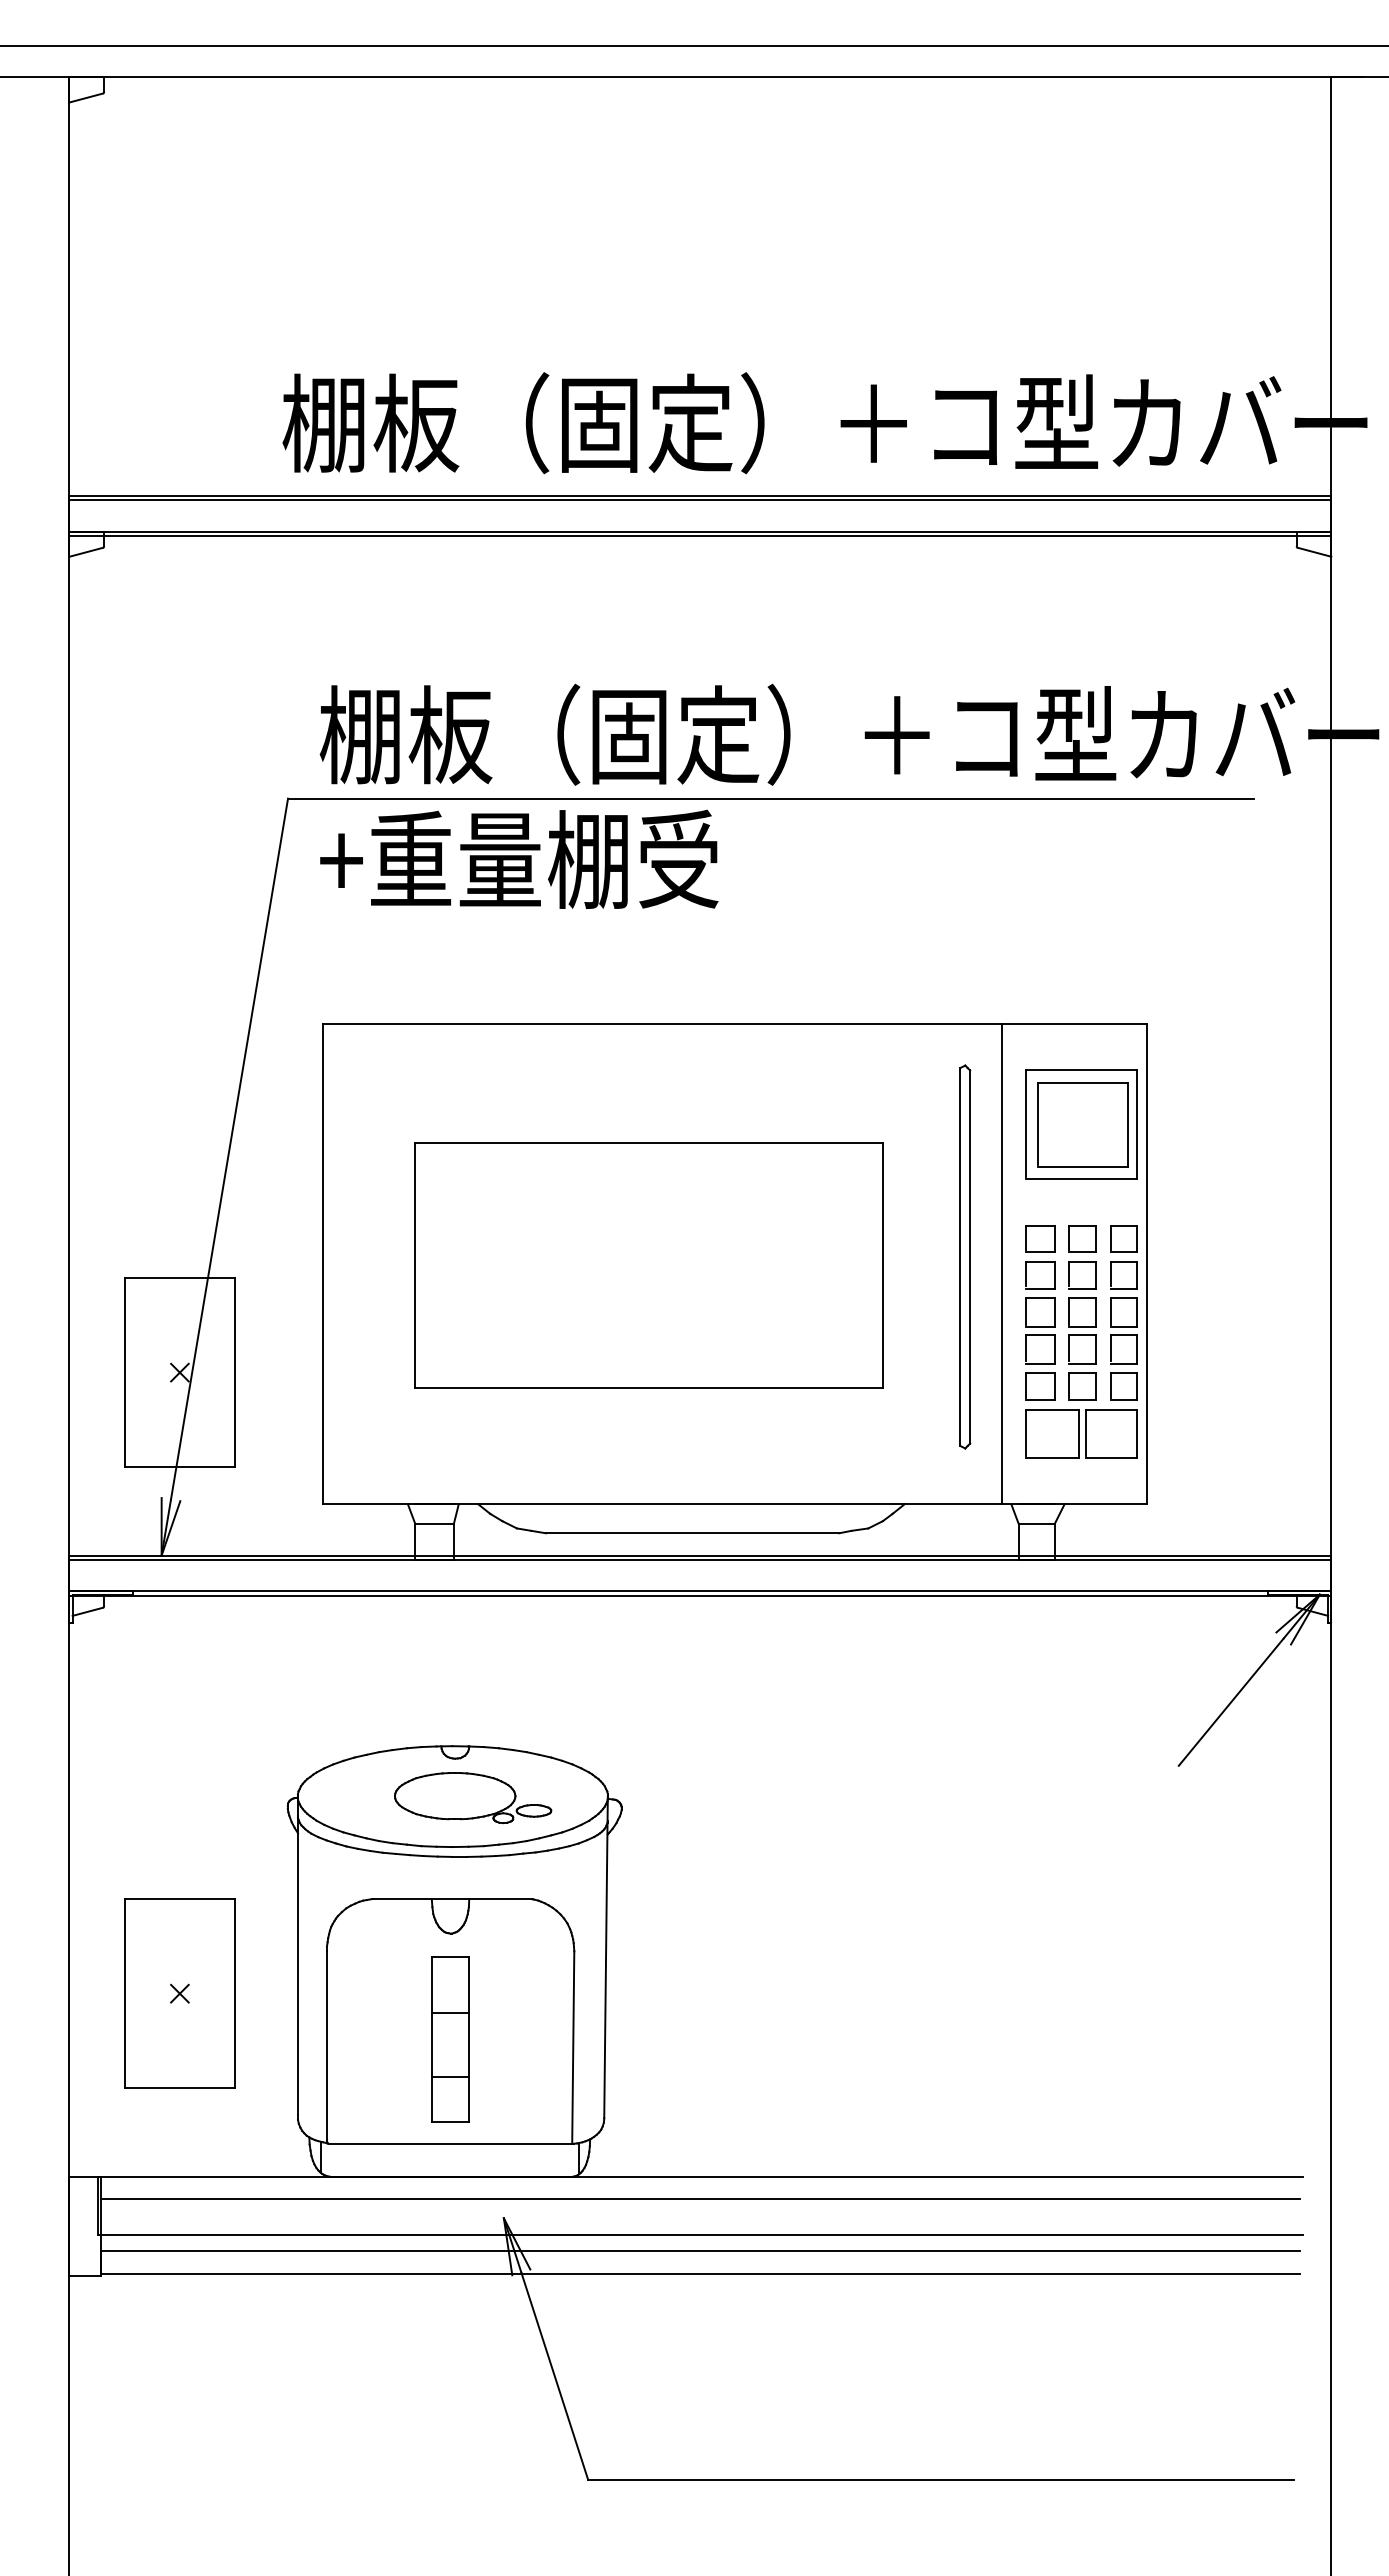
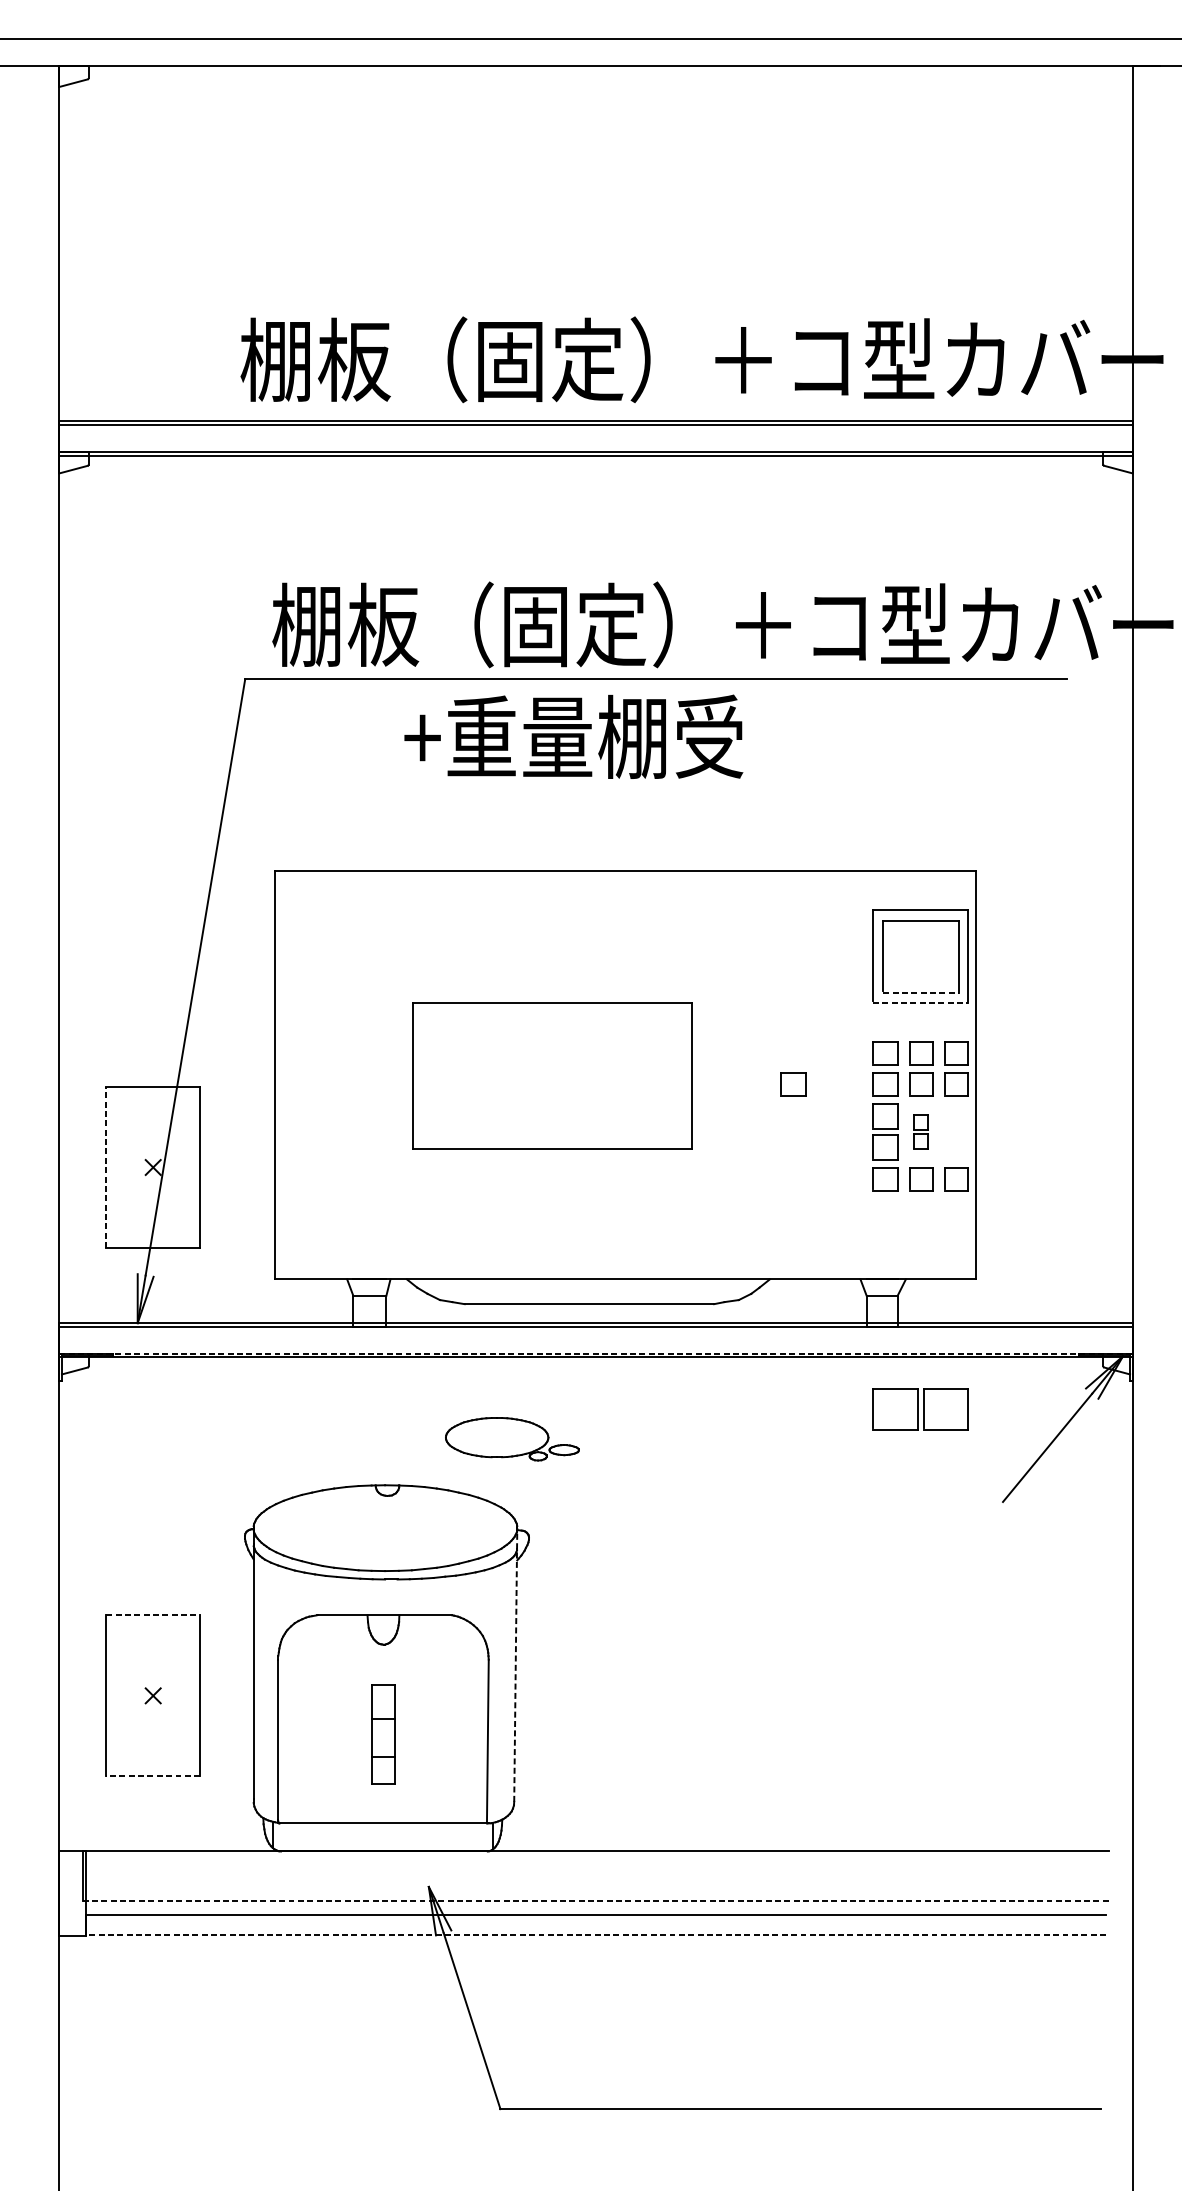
text: (519, 858) -> (573, 736), moved
line: (1082, 1167) -> (921, 992), solid -> dashed
line: (1081, 1179) -> (920, 1003), solid -> dashed
part: (965, 1256) -> (821, 1068), removed
part: (932, 1262) -> (793, 1073), added
line: (1001, 1264) -> (852, 1075), removed
part: (648, 1265) -> (551, 1076), size x0.7
part: (1082, 1330) -> (921, 1131), size x0.6
part: (1123, 1330) -> (955, 1131), removed
line: (124, 1372) -> (106, 1167), solid -> dashed
part: (1081, 1433) -> (920, 1408), moved
line: (700, 1591) -> (596, 1353), solid -> dashed
part: (473, 1798) -> (512, 1439), moved
line: (180, 1899) -> (153, 1615), solid -> dashed
line: (606, 1957) -> (516, 1665), solid -> dashed
part: (450, 2039) -> (383, 1734), size x0.7
line: (179, 2088) -> (152, 1776), solid -> dashed
line: (700, 2198) -> (596, 1870), removed
line: (700, 2235) -> (596, 1901), solid -> dashed
line: (699, 2274) -> (595, 1934), solid -> dashed

